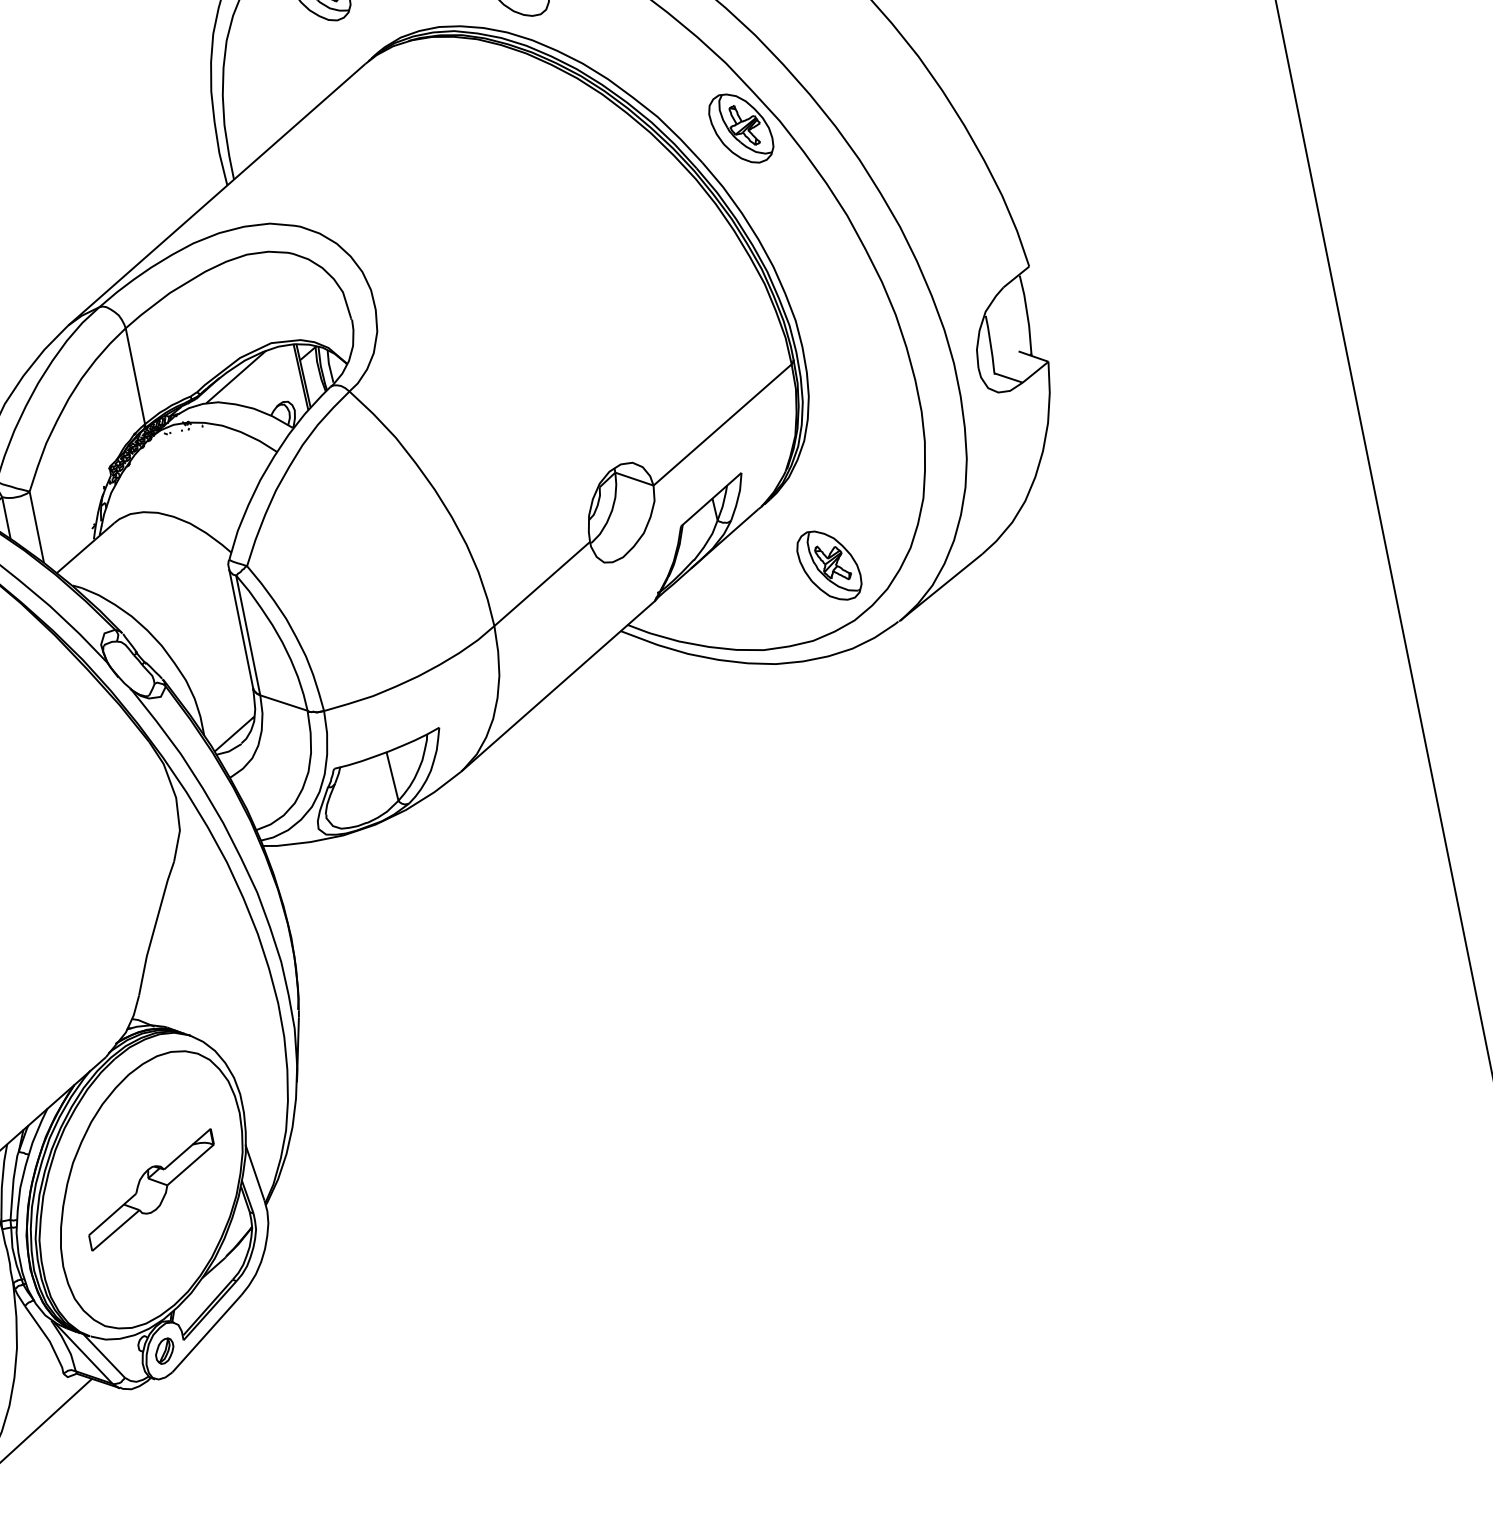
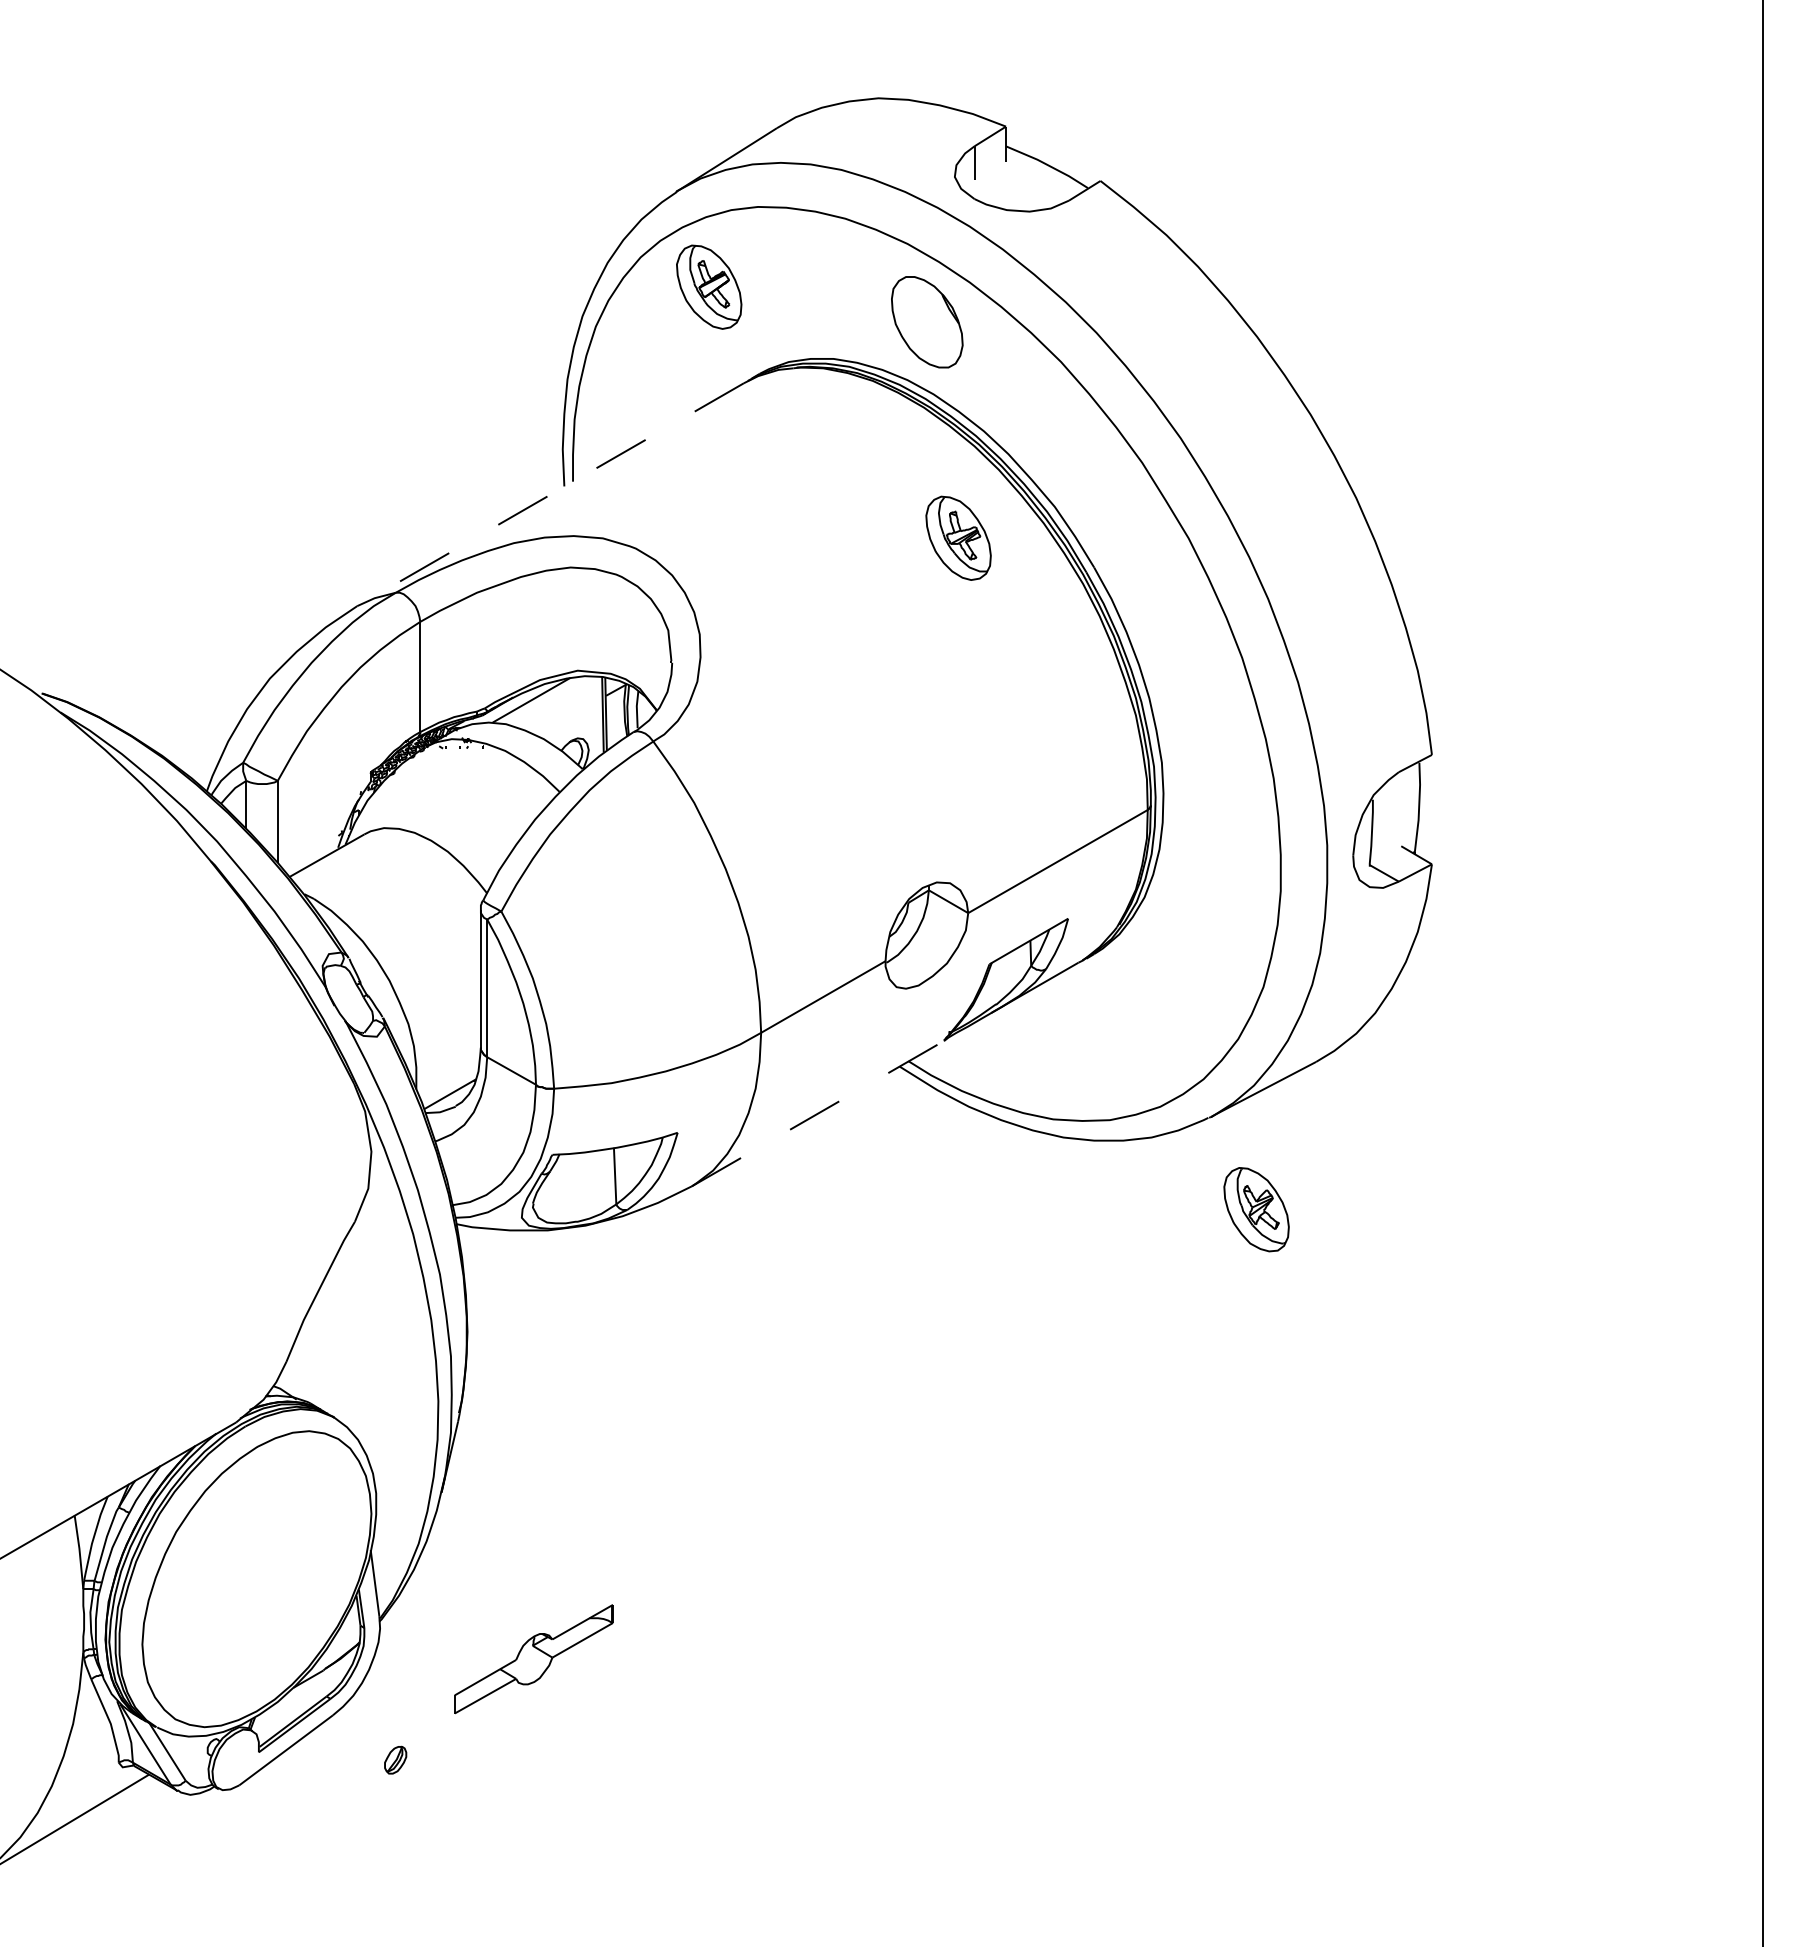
part: (741, 127) -> (958, 537), moved
line: (216, 194) -> (550, 494), solid -> dashed
part: (829, 565) -> (1256, 1209), moved
line: (558, 686) -> (818, 1113), solid -> dashed
part: (151, 1190) -> (533, 1659), moved
part: (164, 1350) -> (395, 1759), moved

